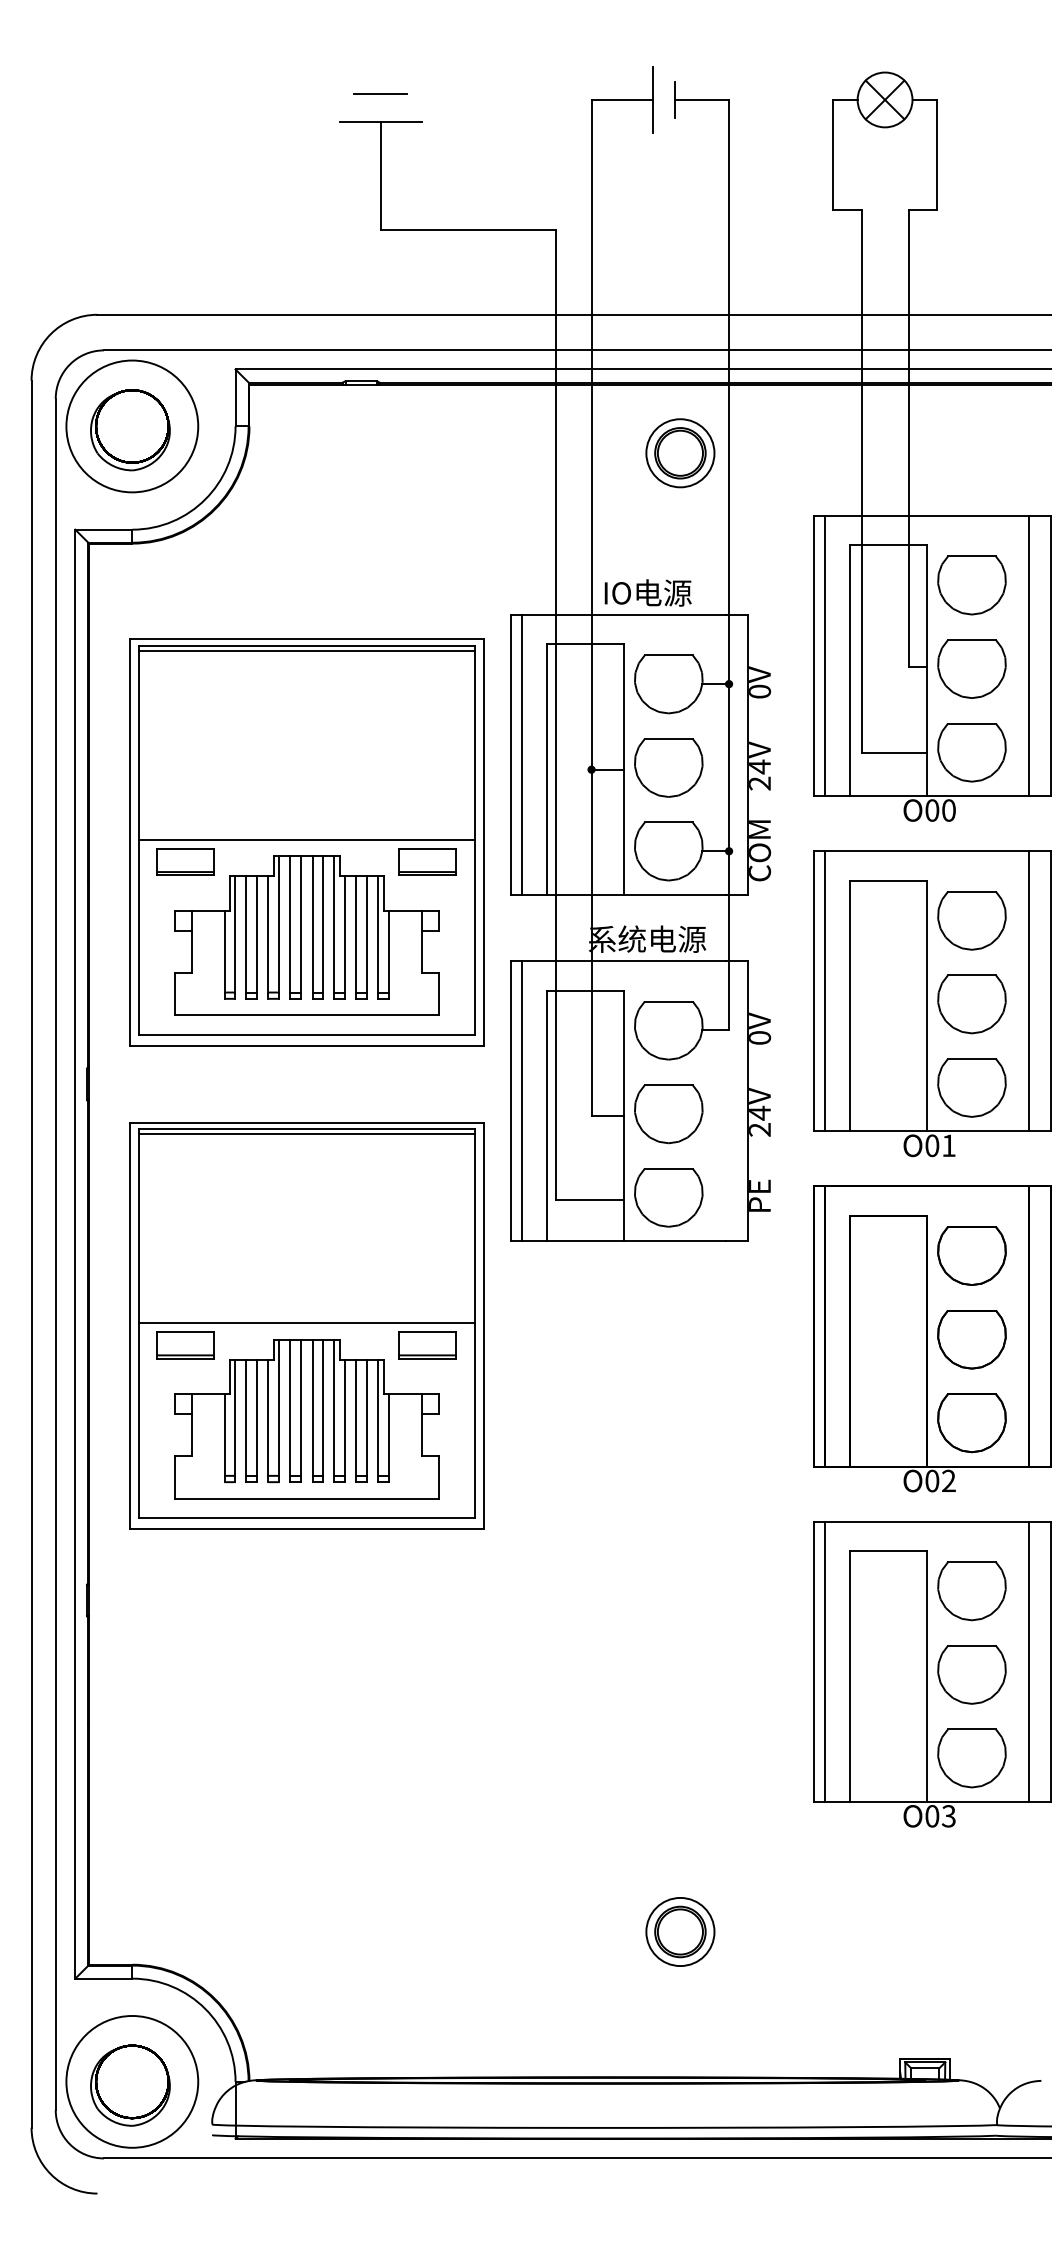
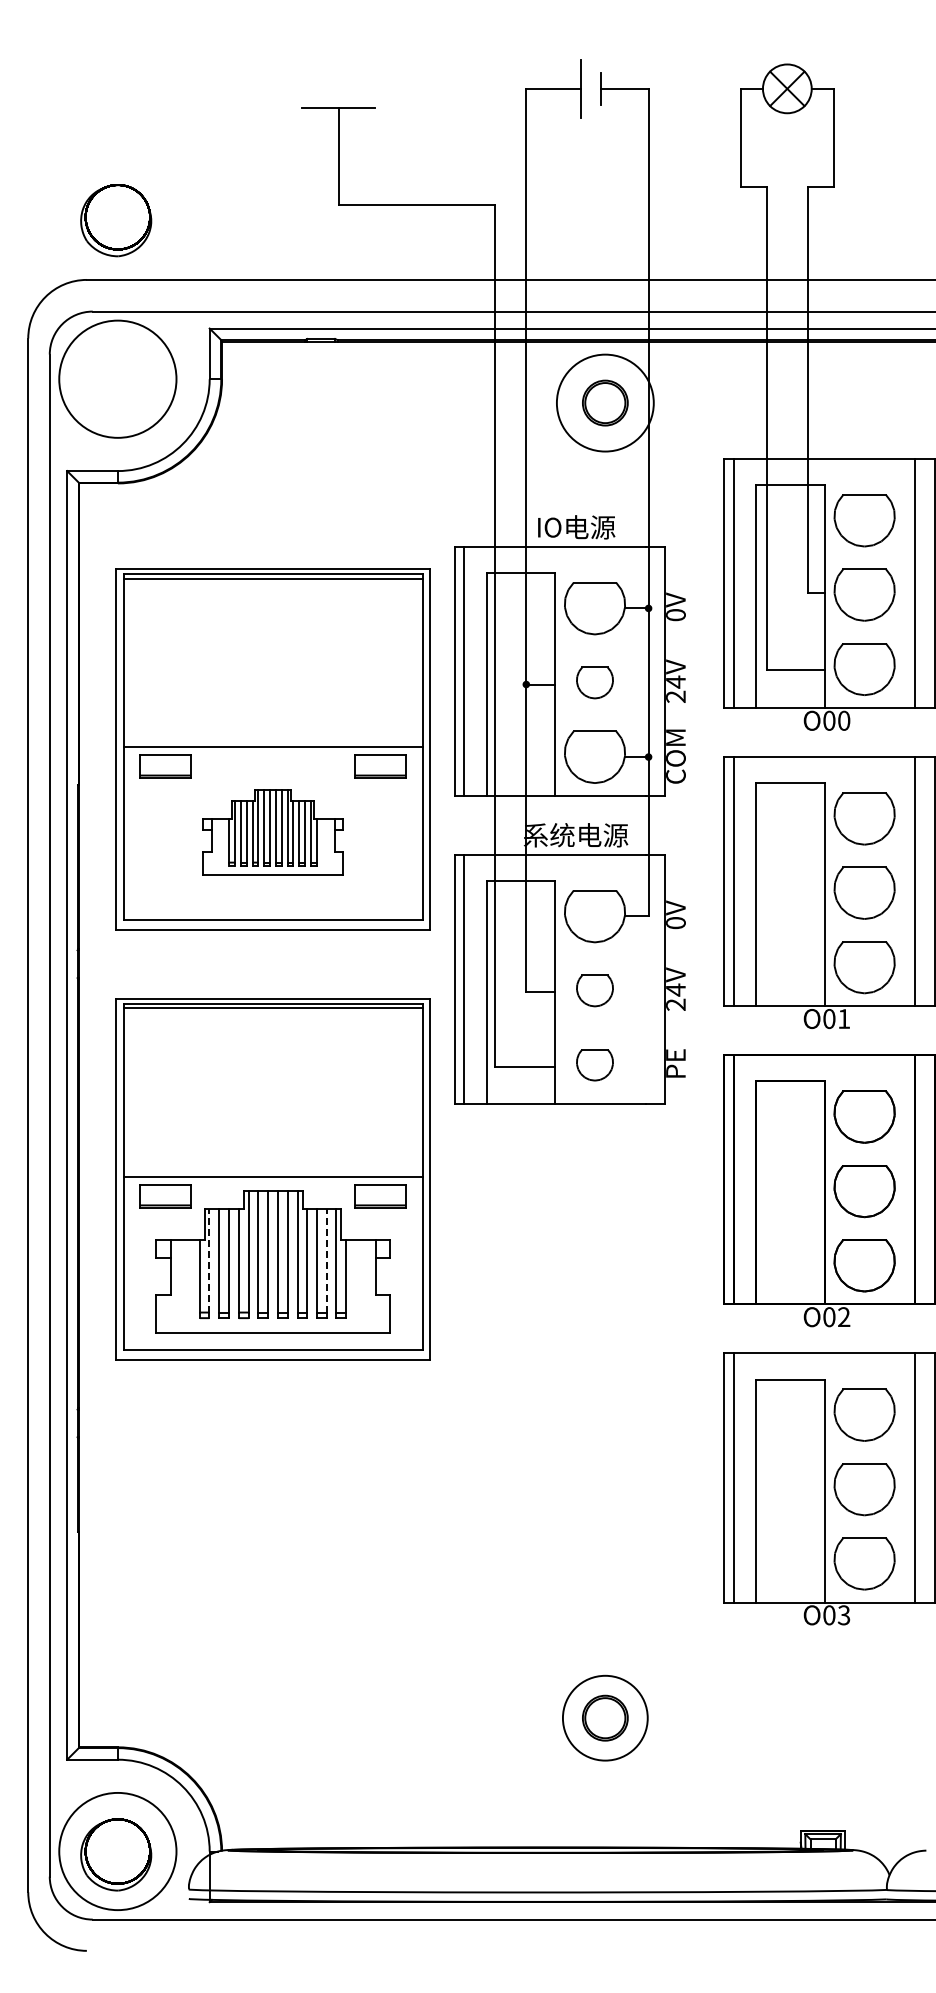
line: (380, 93) -> (338, 83), removed
part: (130, 430) -> (116, 220), moved
circle: (680, 452) -> (605, 402), size x1.6
part: (668, 767) -> (594, 682), size x0.6
part: (306, 936) -> (272, 832), size x0.6
part: (668, 1113) -> (594, 990), size x0.6
part: (668, 1196) -> (594, 1064), size x0.6
line: (235, 1417) -> (209, 1260), solid -> dashed
line: (366, 1417) -> (326, 1260), solid -> dashed
circle: (680, 1931) -> (605, 1717), size x1.4

